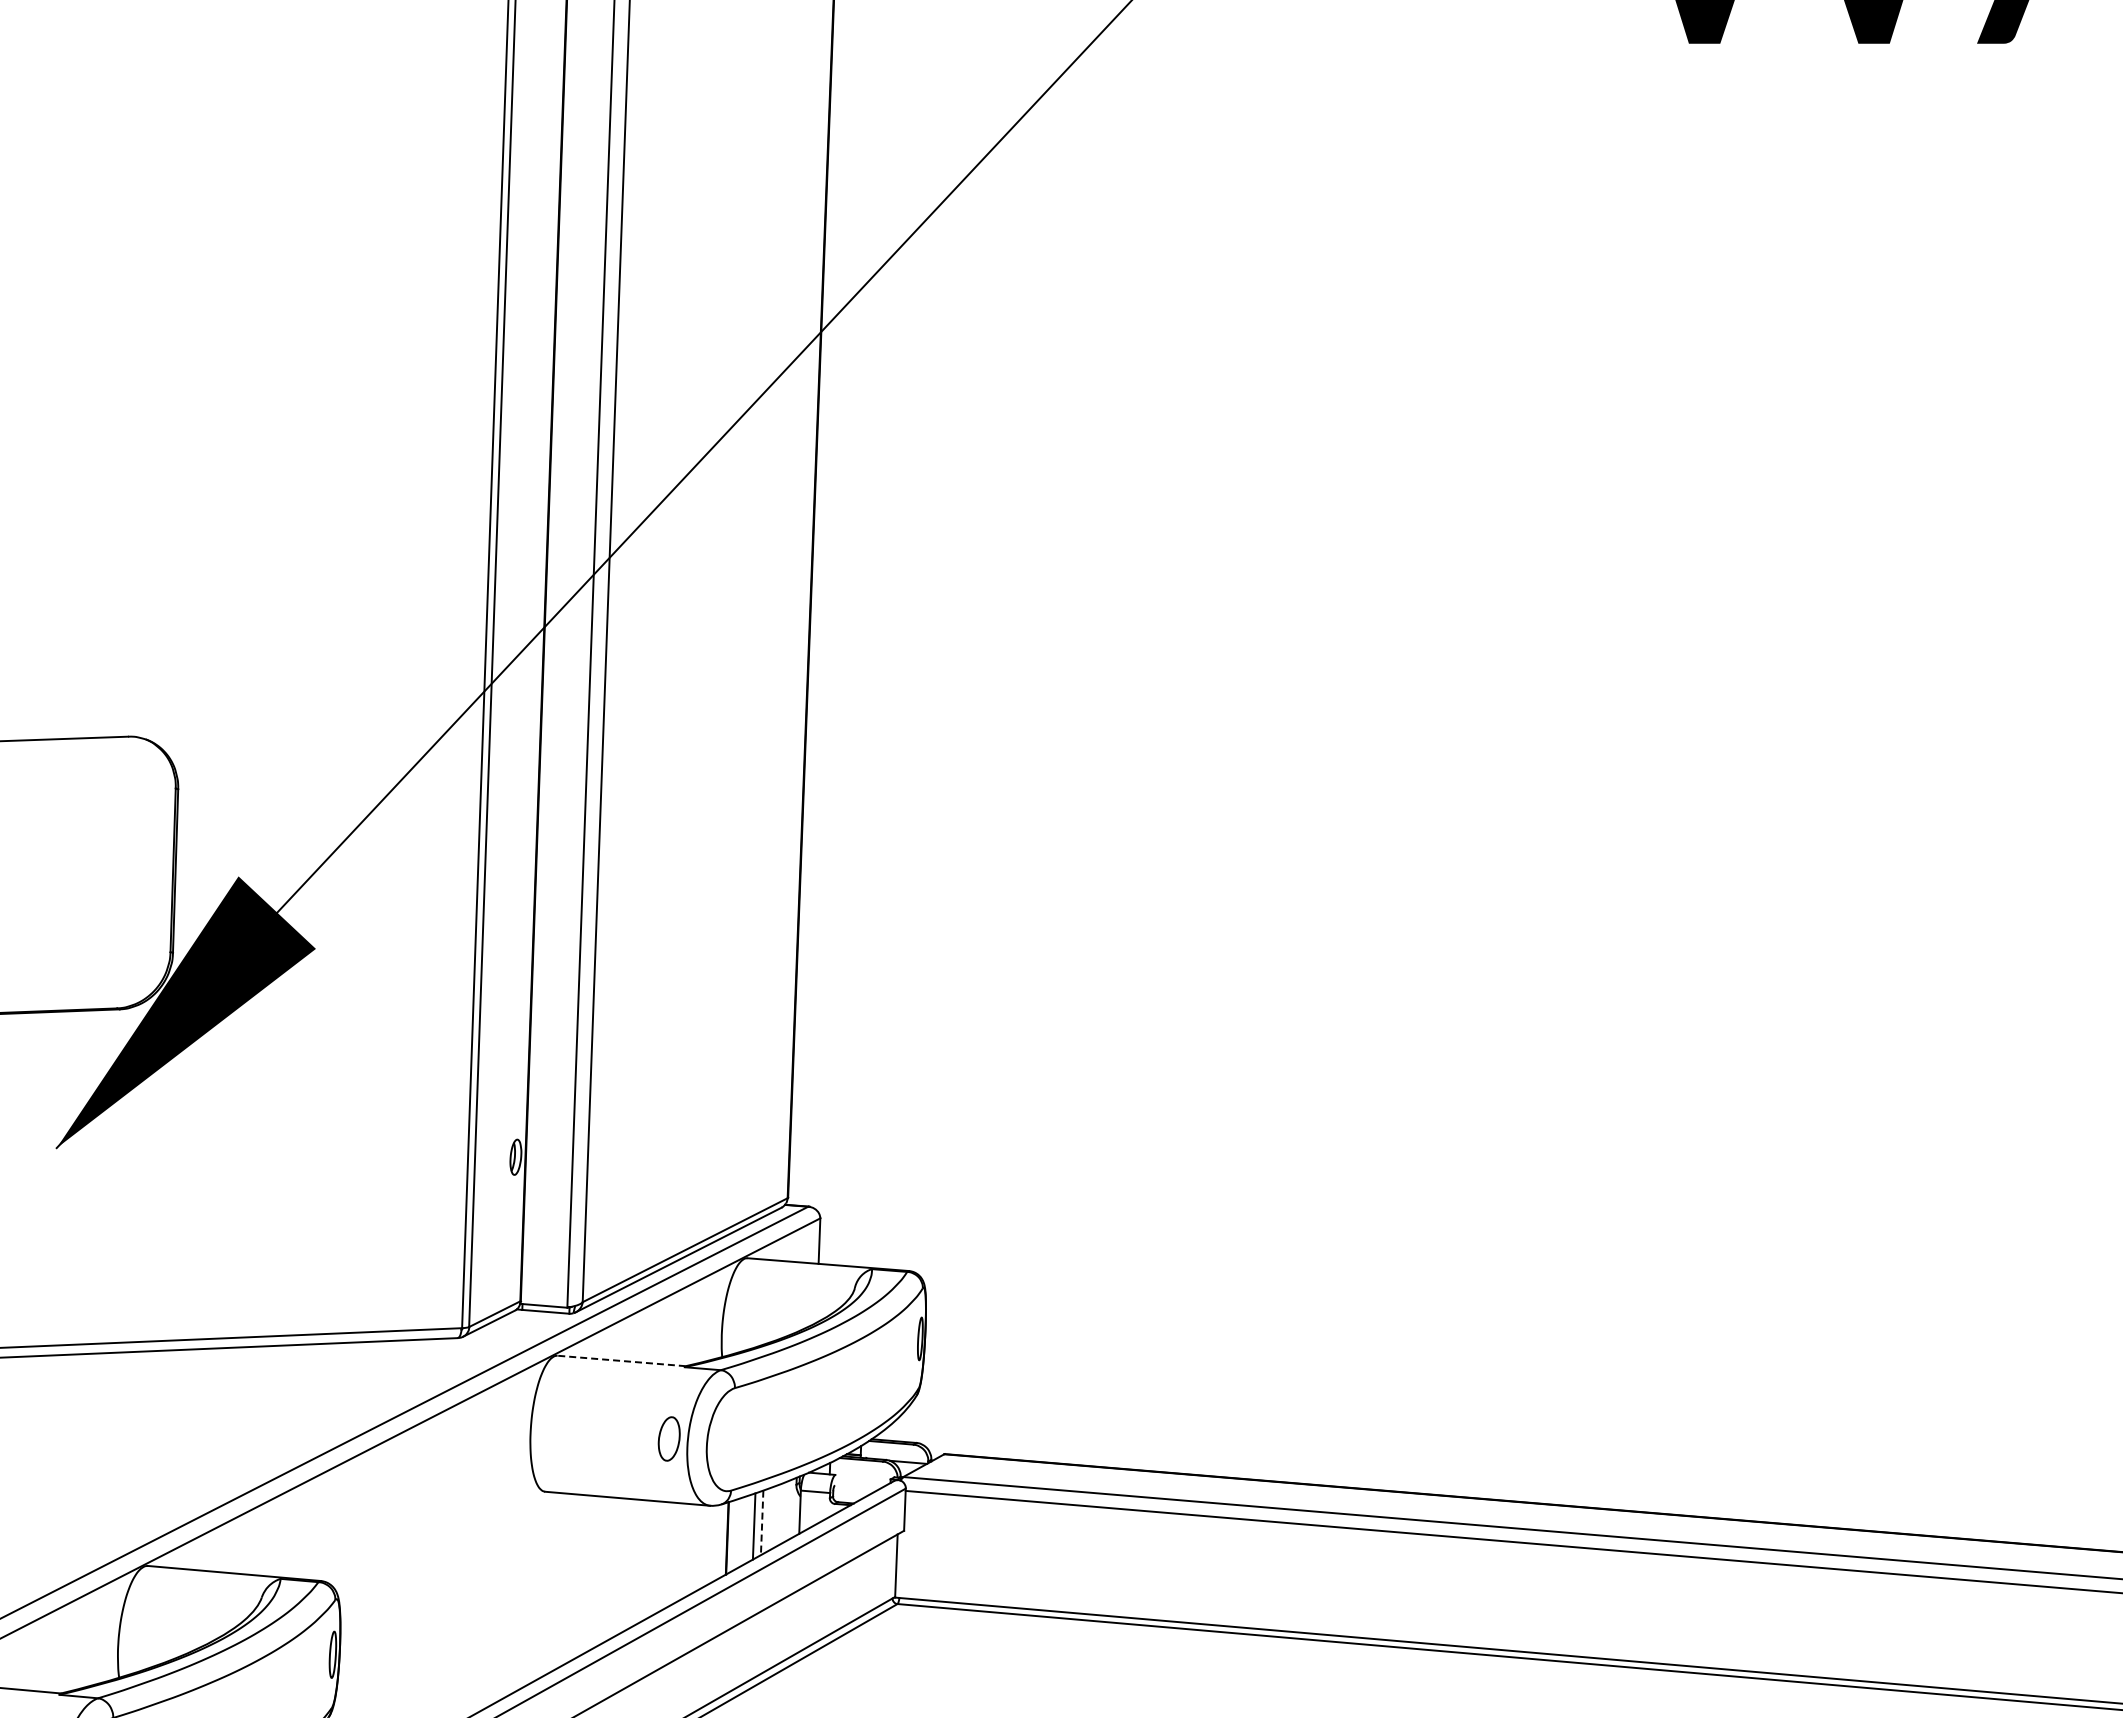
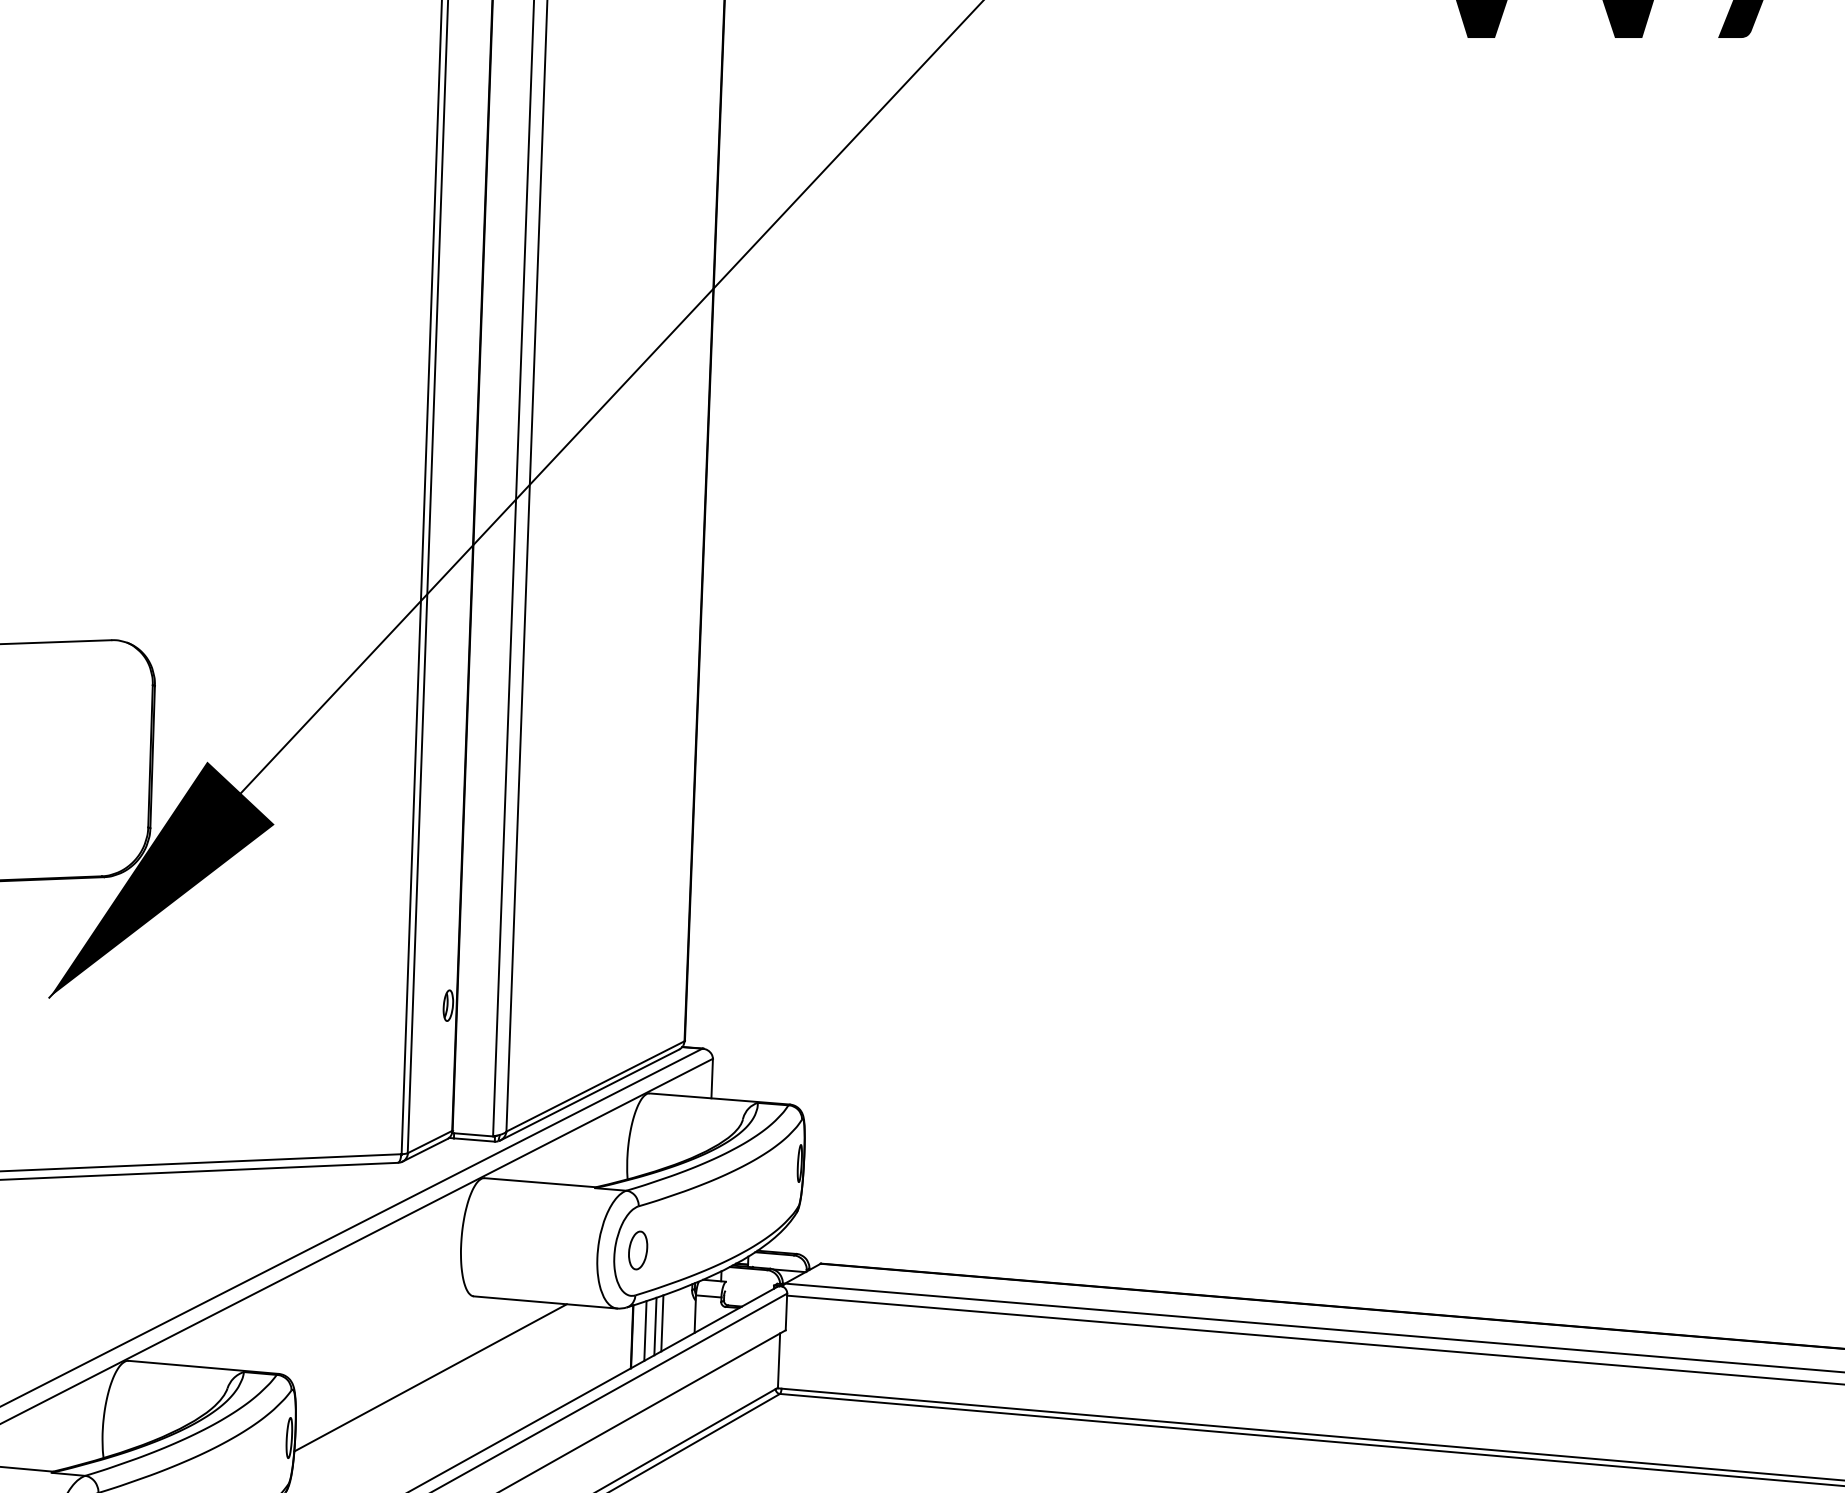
line: (621, 1360) -> (540, 1182), dashed -> solid
part: (668, 1438) -> (637, 1250), moved
line: (762, 1523) -> (662, 1323), dashed -> solid
line: (742, 1531) -> (645, 1330), added
line: (495, 1585) -> (430, 1377), added

